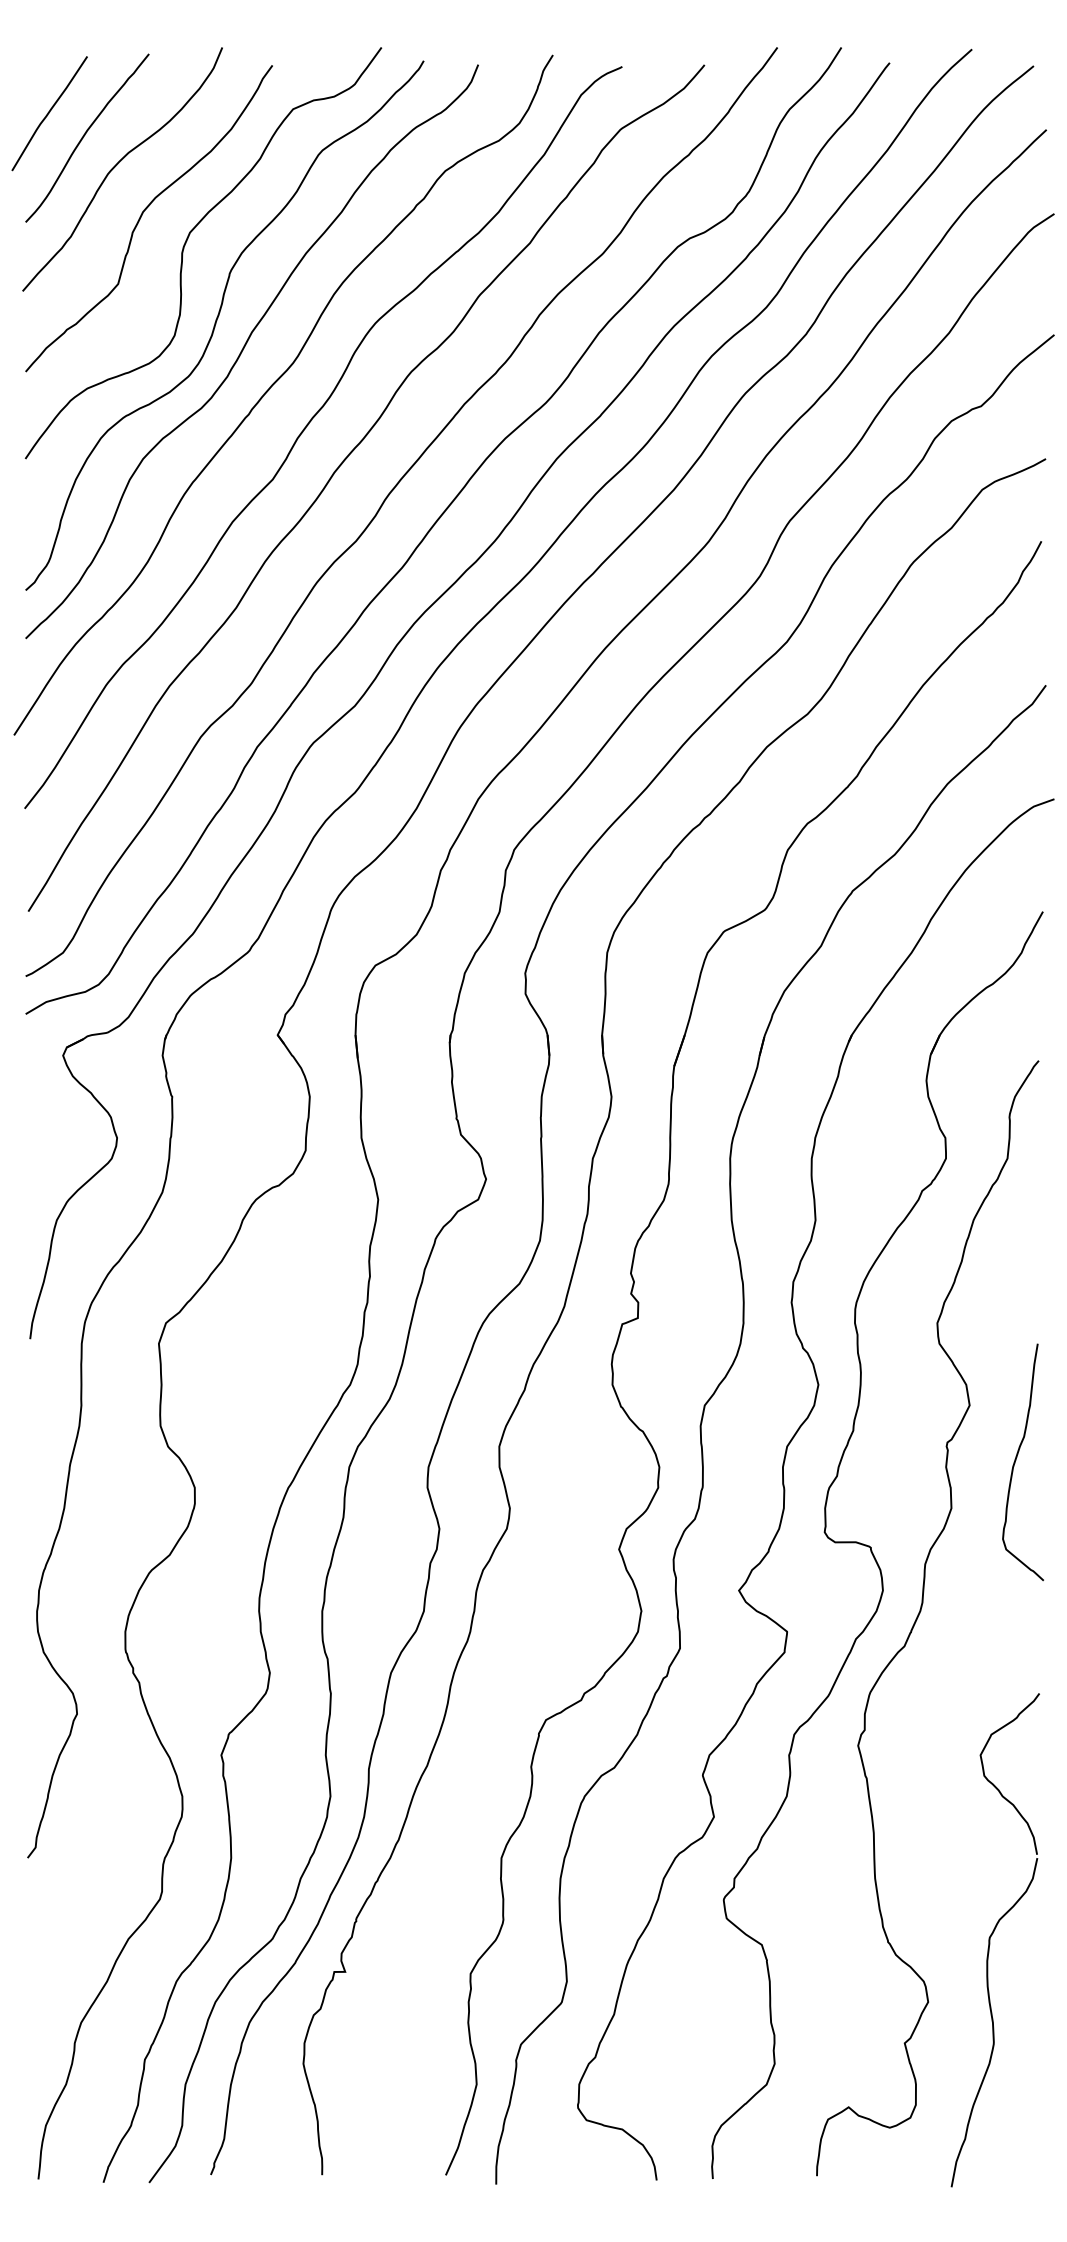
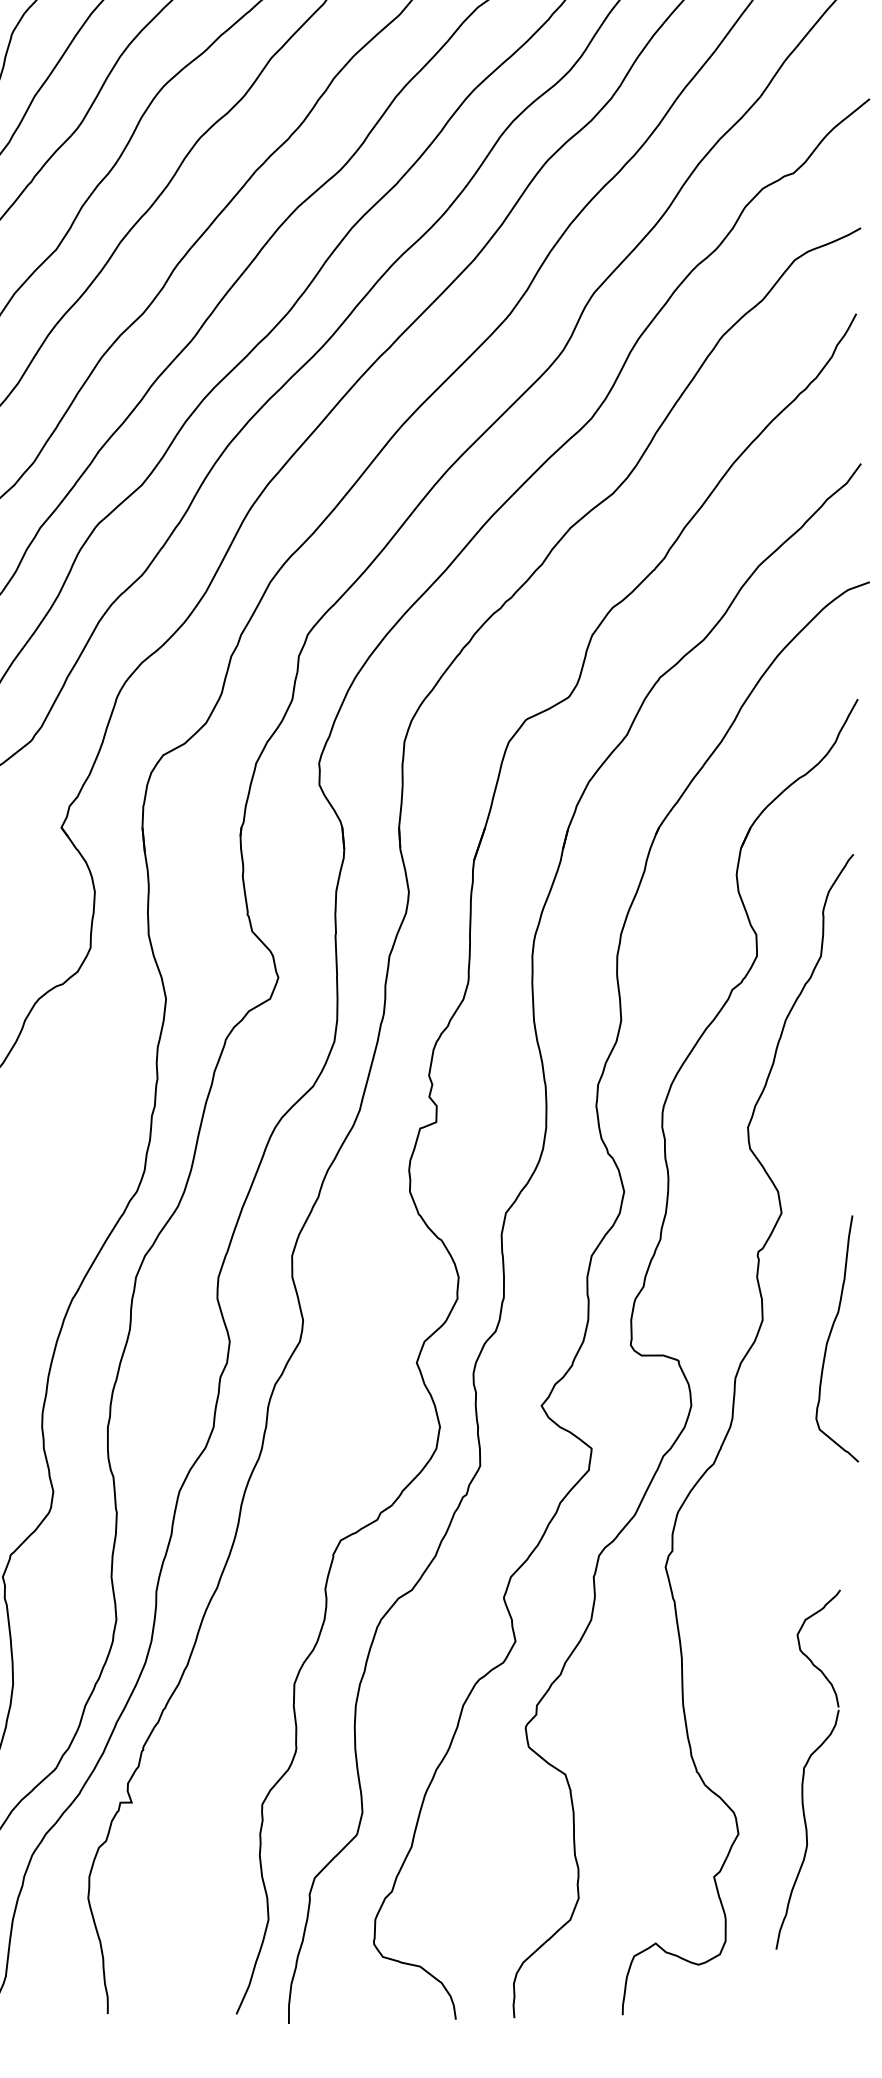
curve: (1016, 1460) -> (830, 1336), moved
part: (994, 1940) -> (807, 1769), size x0.7

